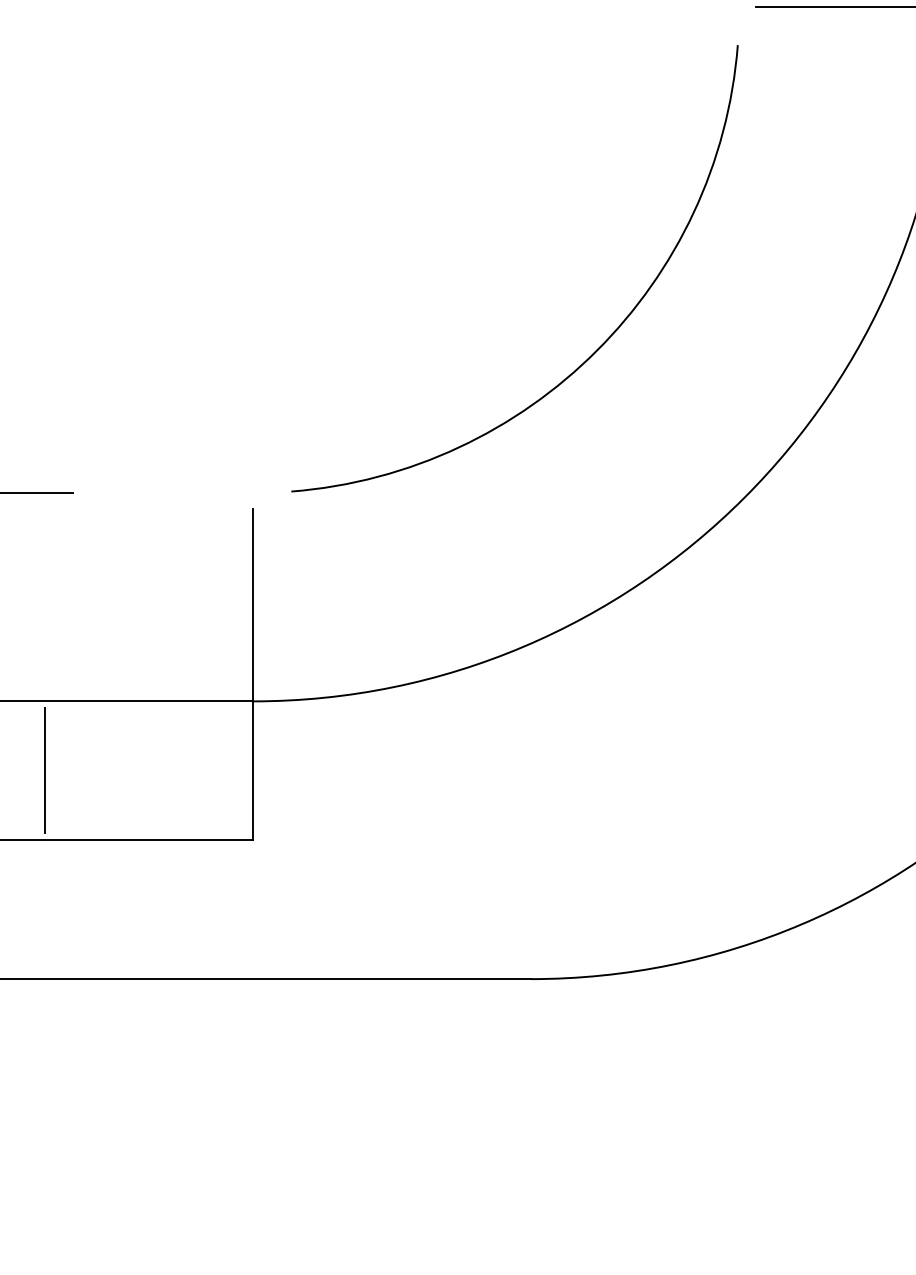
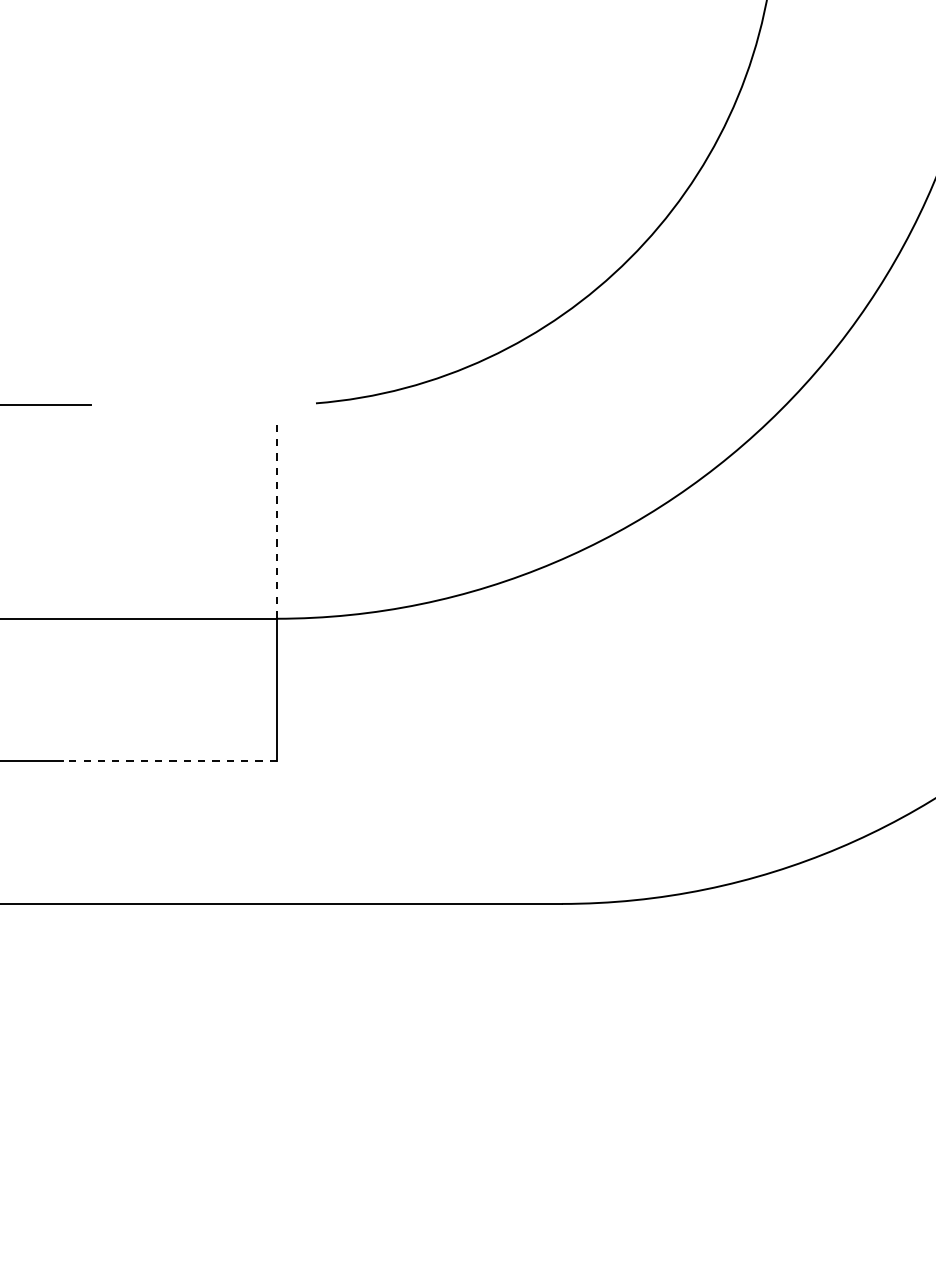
line: (253, 605) -> (277, 520), solid -> dashed
line: (44, 770) -> (62, 689), removed
line: (148, 840) -> (169, 761), solid -> dashed

